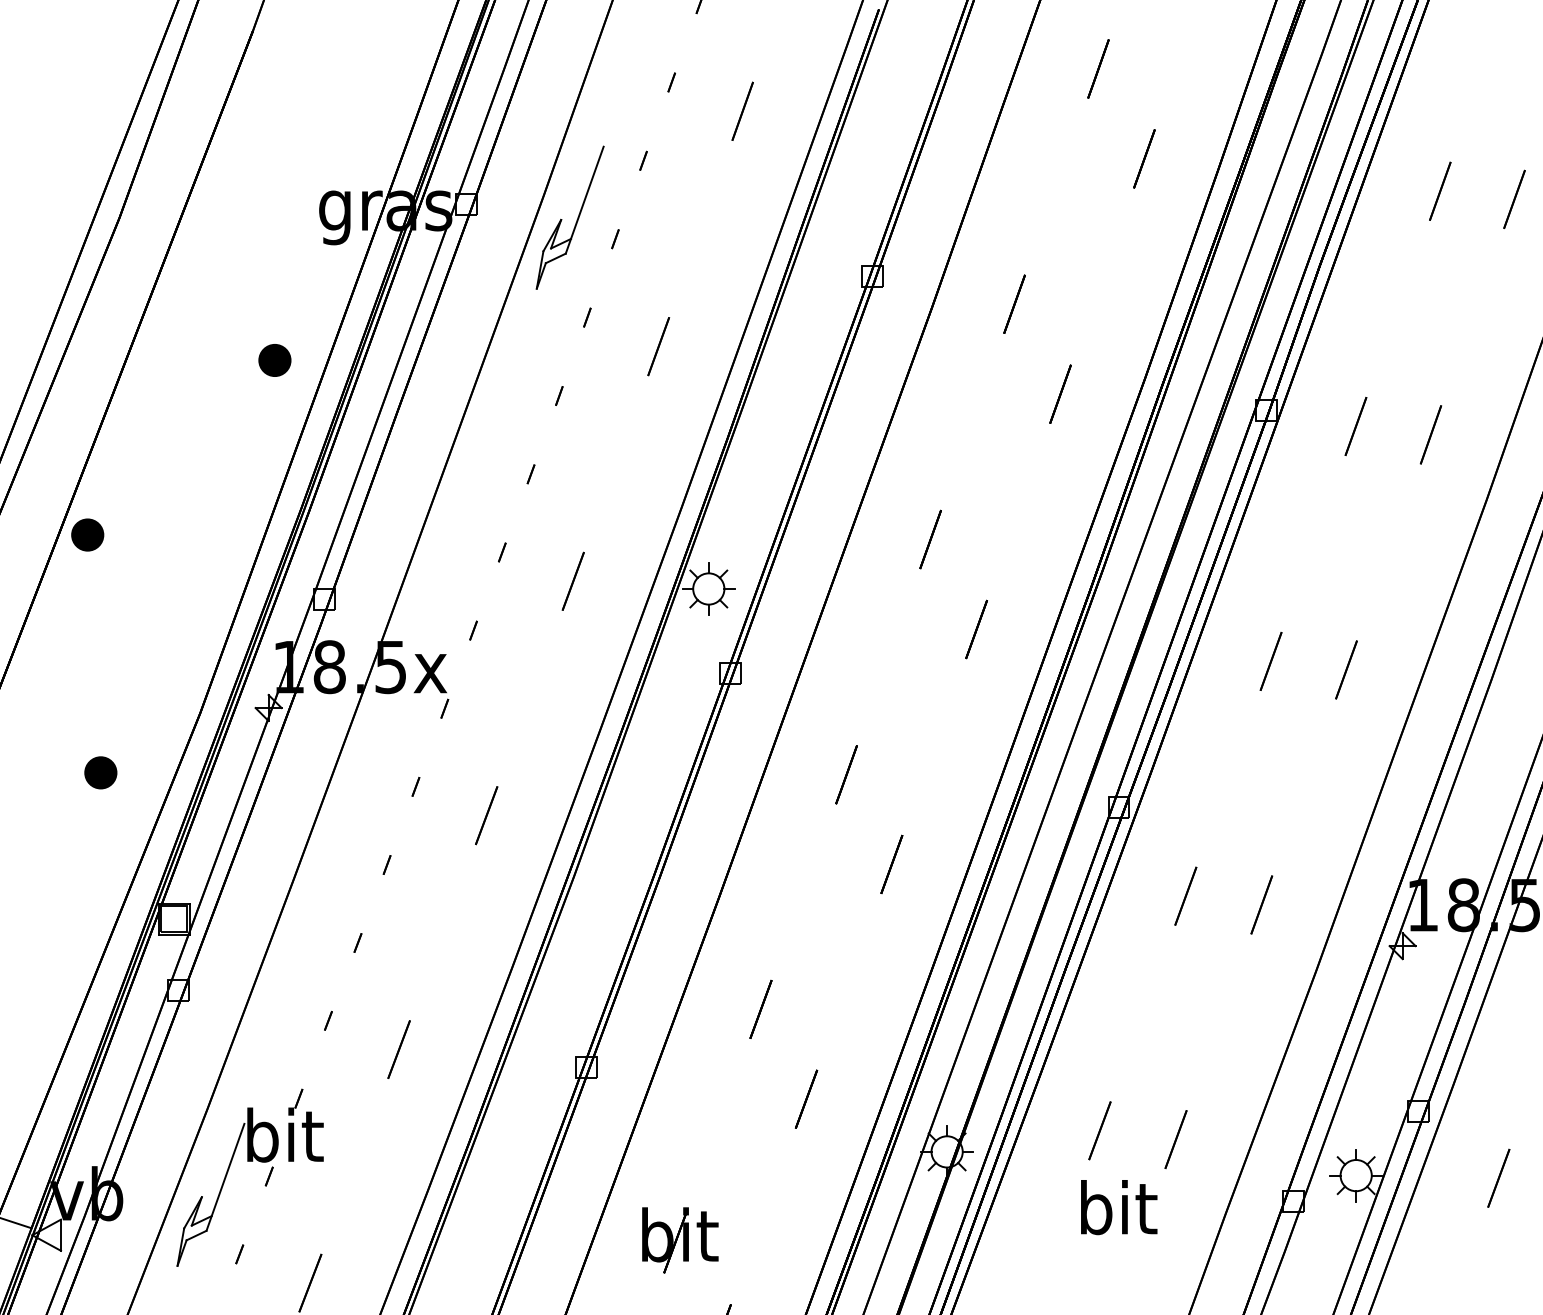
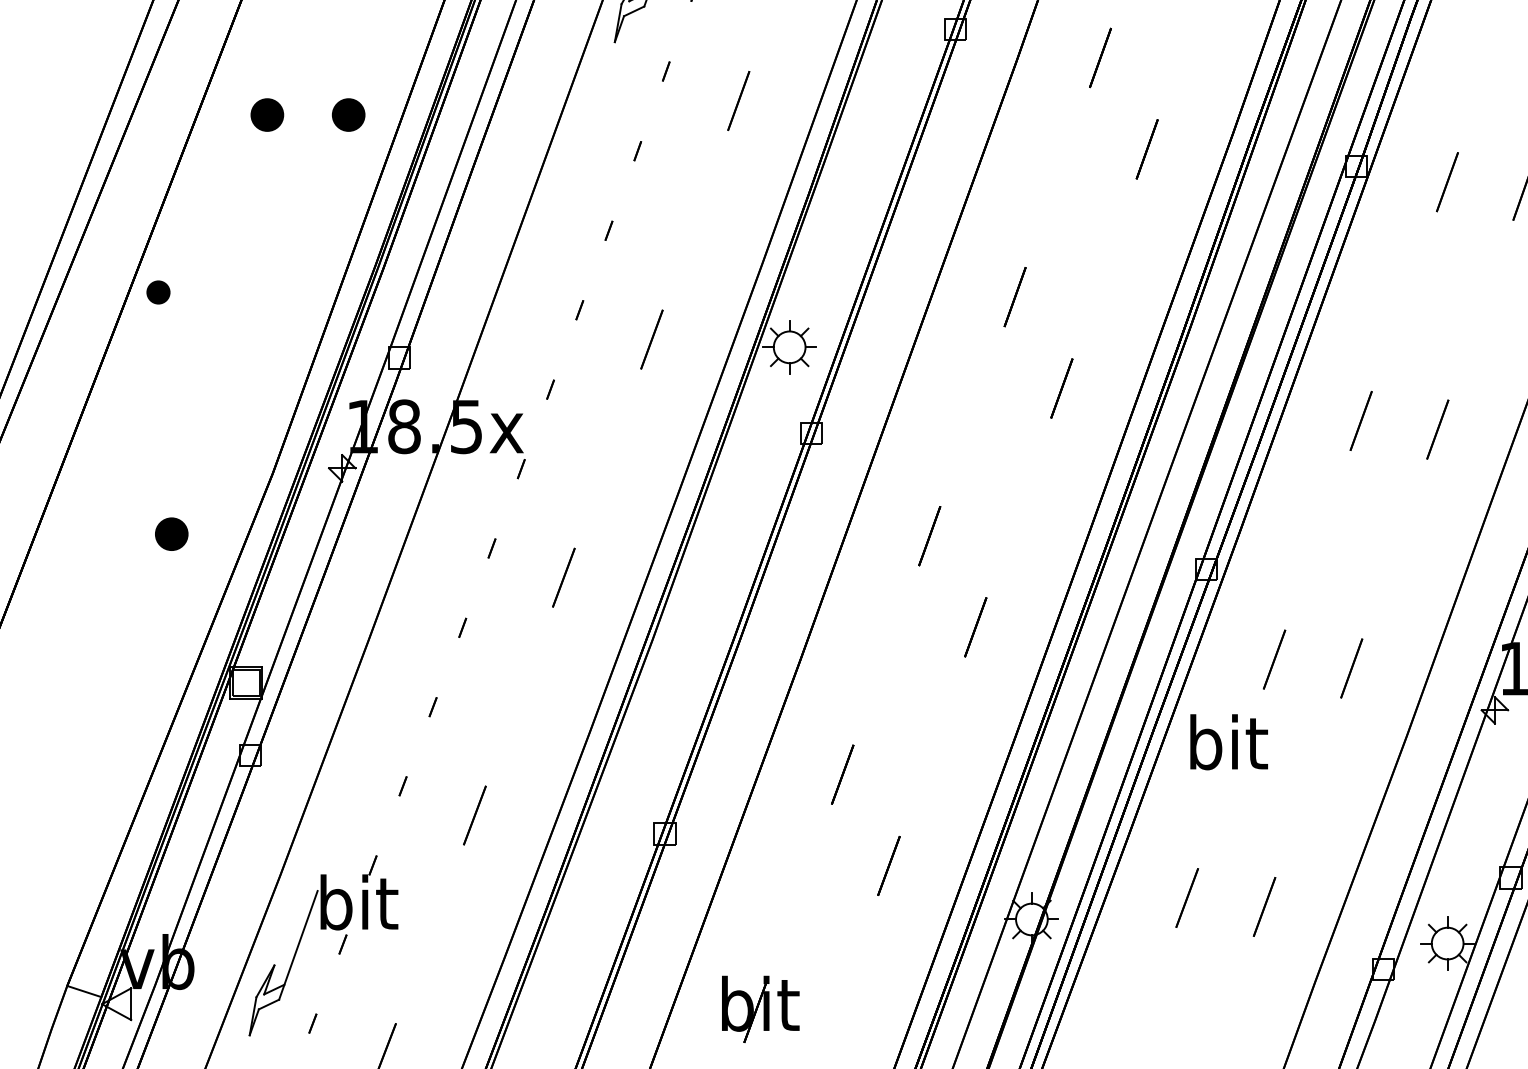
part: (194, 360) -> (266, 115), added
part: (87, 534) -> (158, 291), size x0.7
text: (1119, 1207) -> (1229, 742), moved

